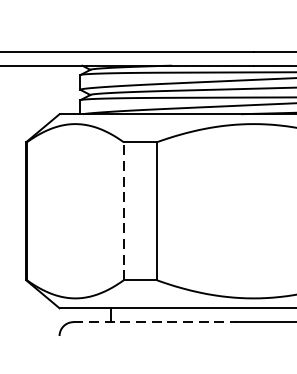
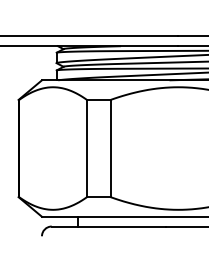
line: (124, 211) -> (87, 148), dashed -> solid
line: (155, 322) -> (109, 226), dashed -> solid

